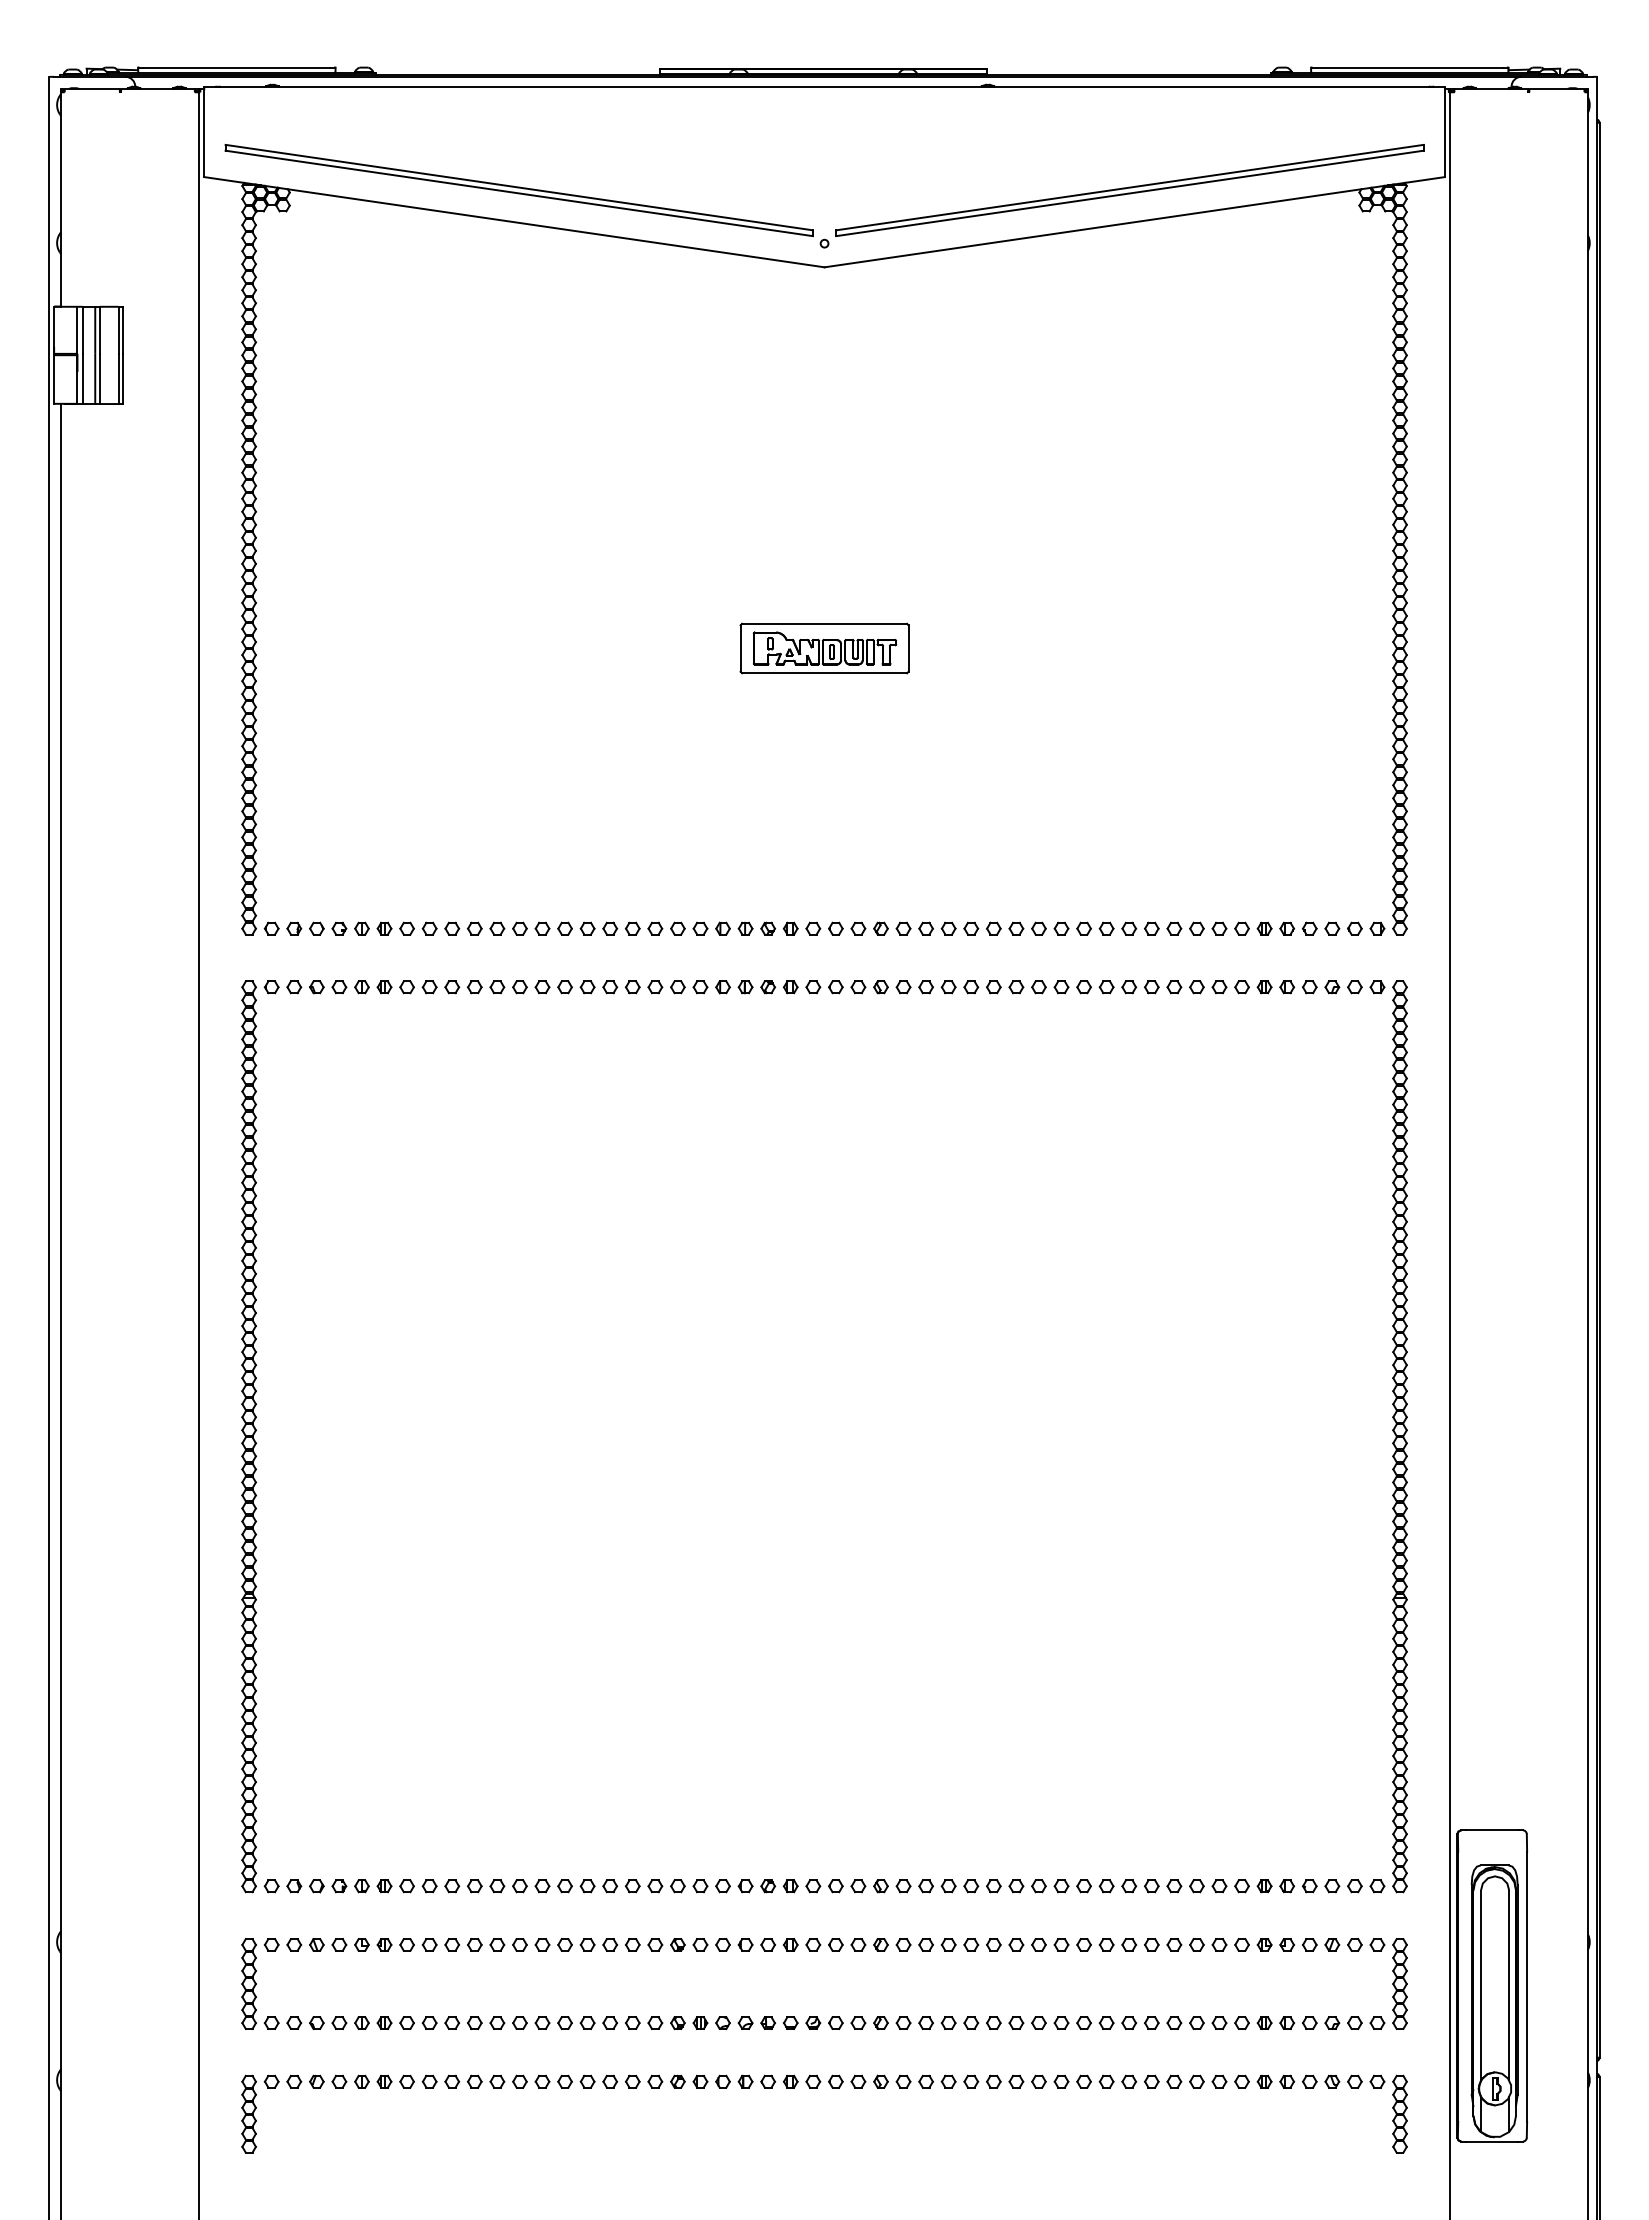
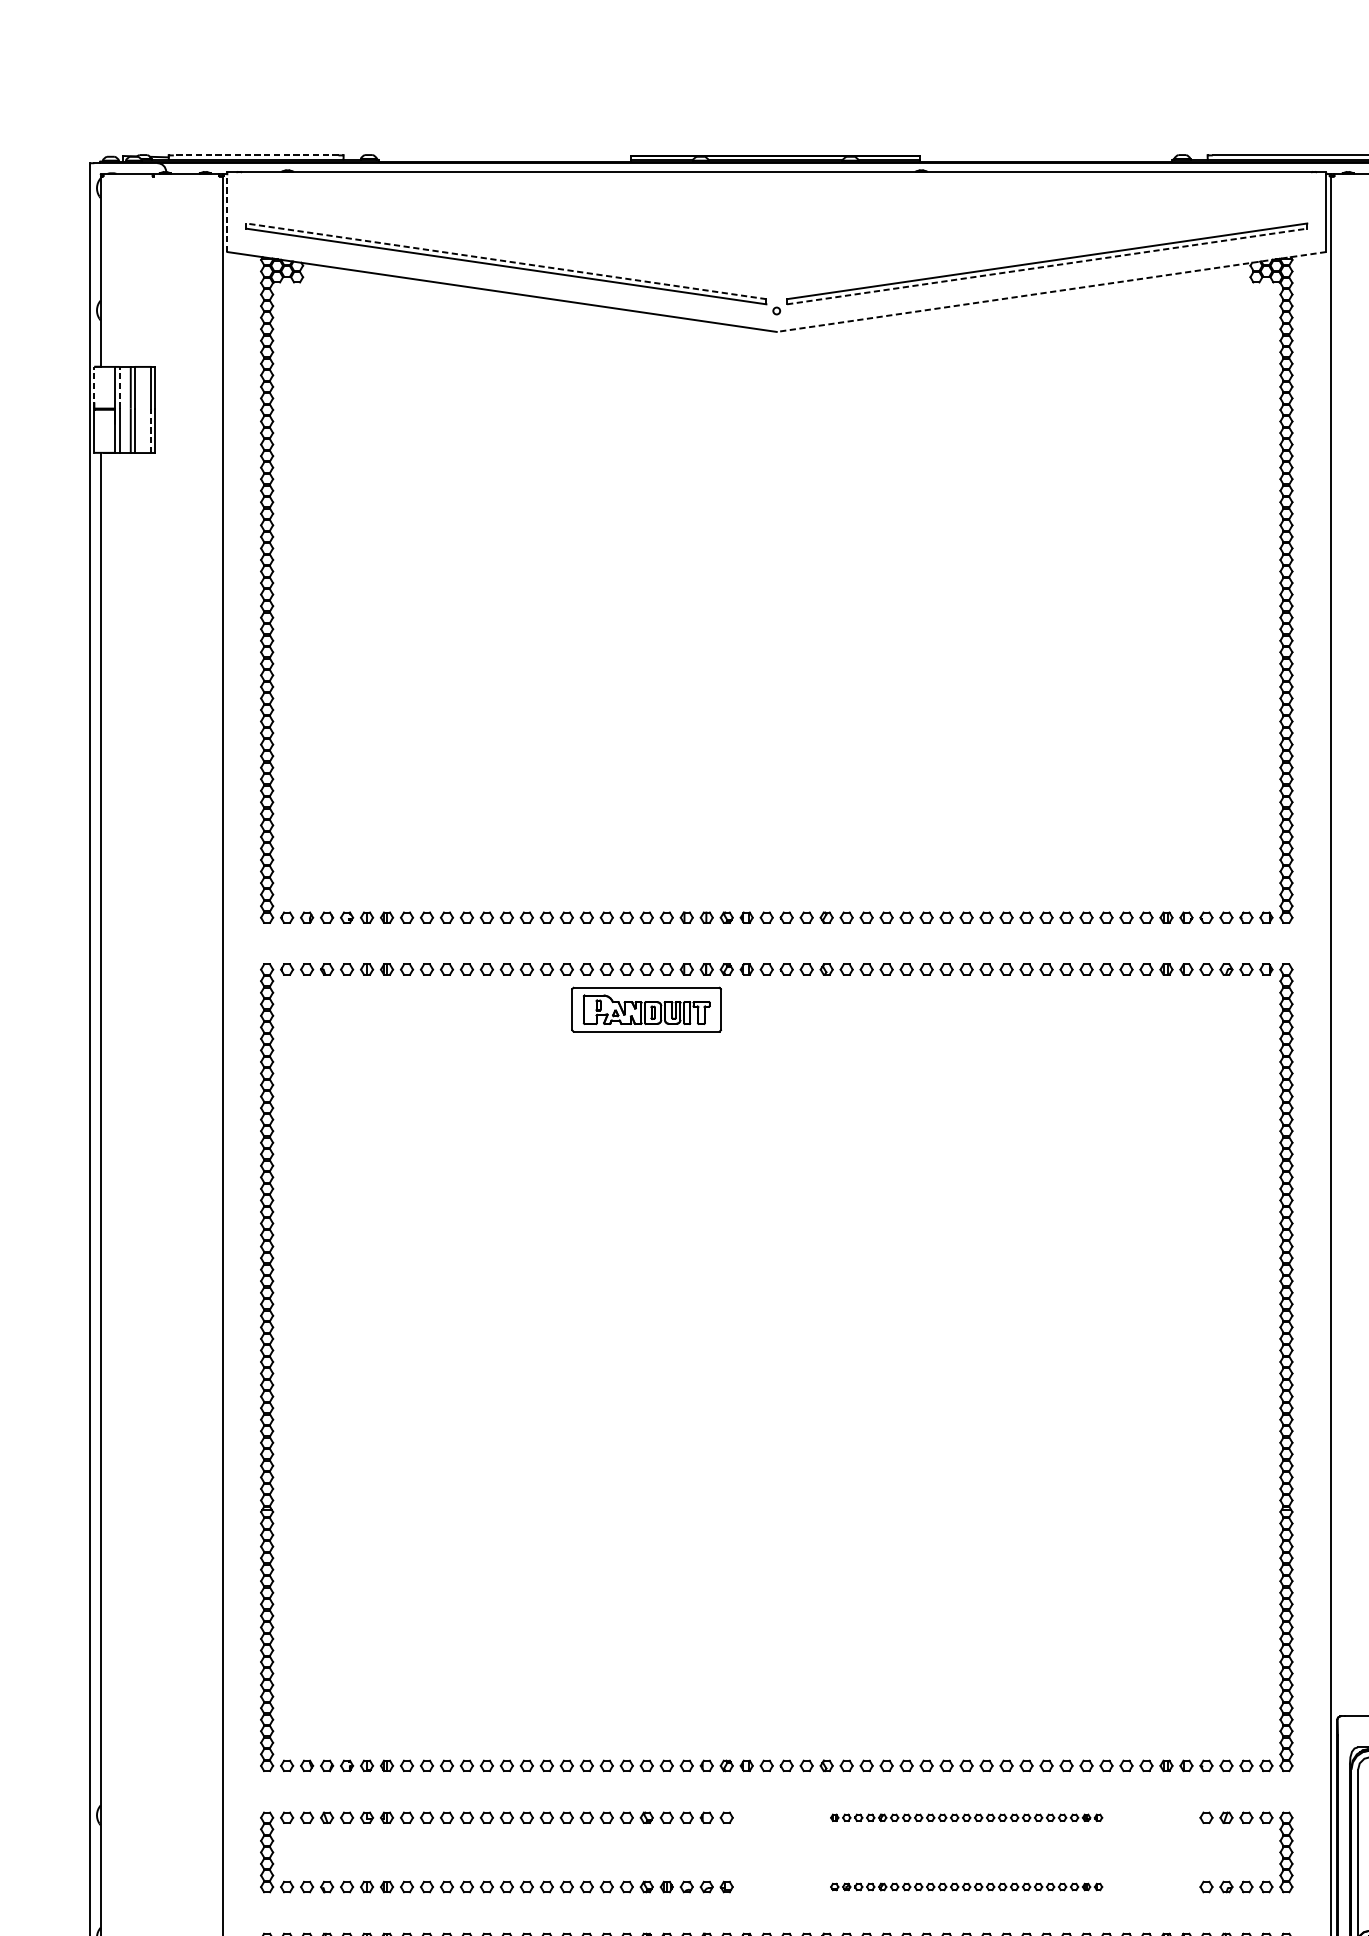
line: (236, 68) -> (255, 155), solid -> dashed
line: (204, 133) -> (227, 213), solid -> dashed
line: (519, 187) -> (506, 261), solid -> dashed
line: (1129, 193) -> (1046, 266), solid -> dashed
line: (1134, 222) -> (1051, 292), solid -> dashed
line: (54, 330) -> (94, 387), solid -> dashed
line: (82, 330) -> (119, 387), solid -> dashed
line: (118, 378) -> (151, 430), solid -> dashed
part: (824, 648) -> (646, 1009), moved
part: (1038, 1944) -> (966, 1817), size x0.6
part: (1038, 2022) -> (966, 1886), size x0.6

